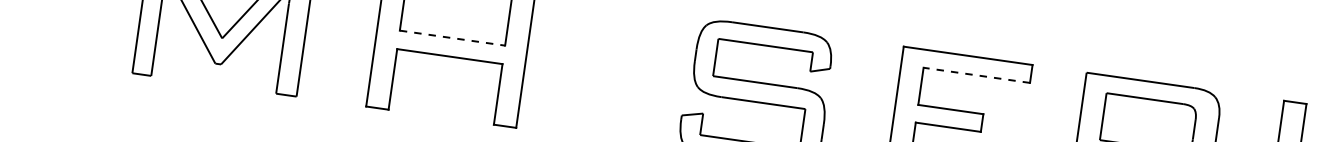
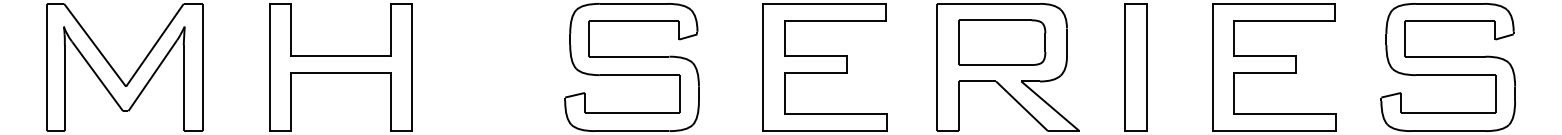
line: (453, 37) -> (341, 55), dashed -> solid
line: (977, 74) -> (835, 20), dashed -> solid

